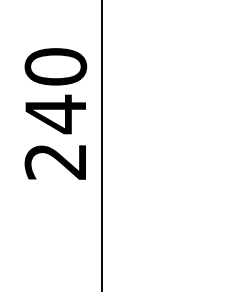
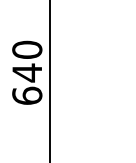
text: (56, 160) -> (27, 95), 240 -> 640

